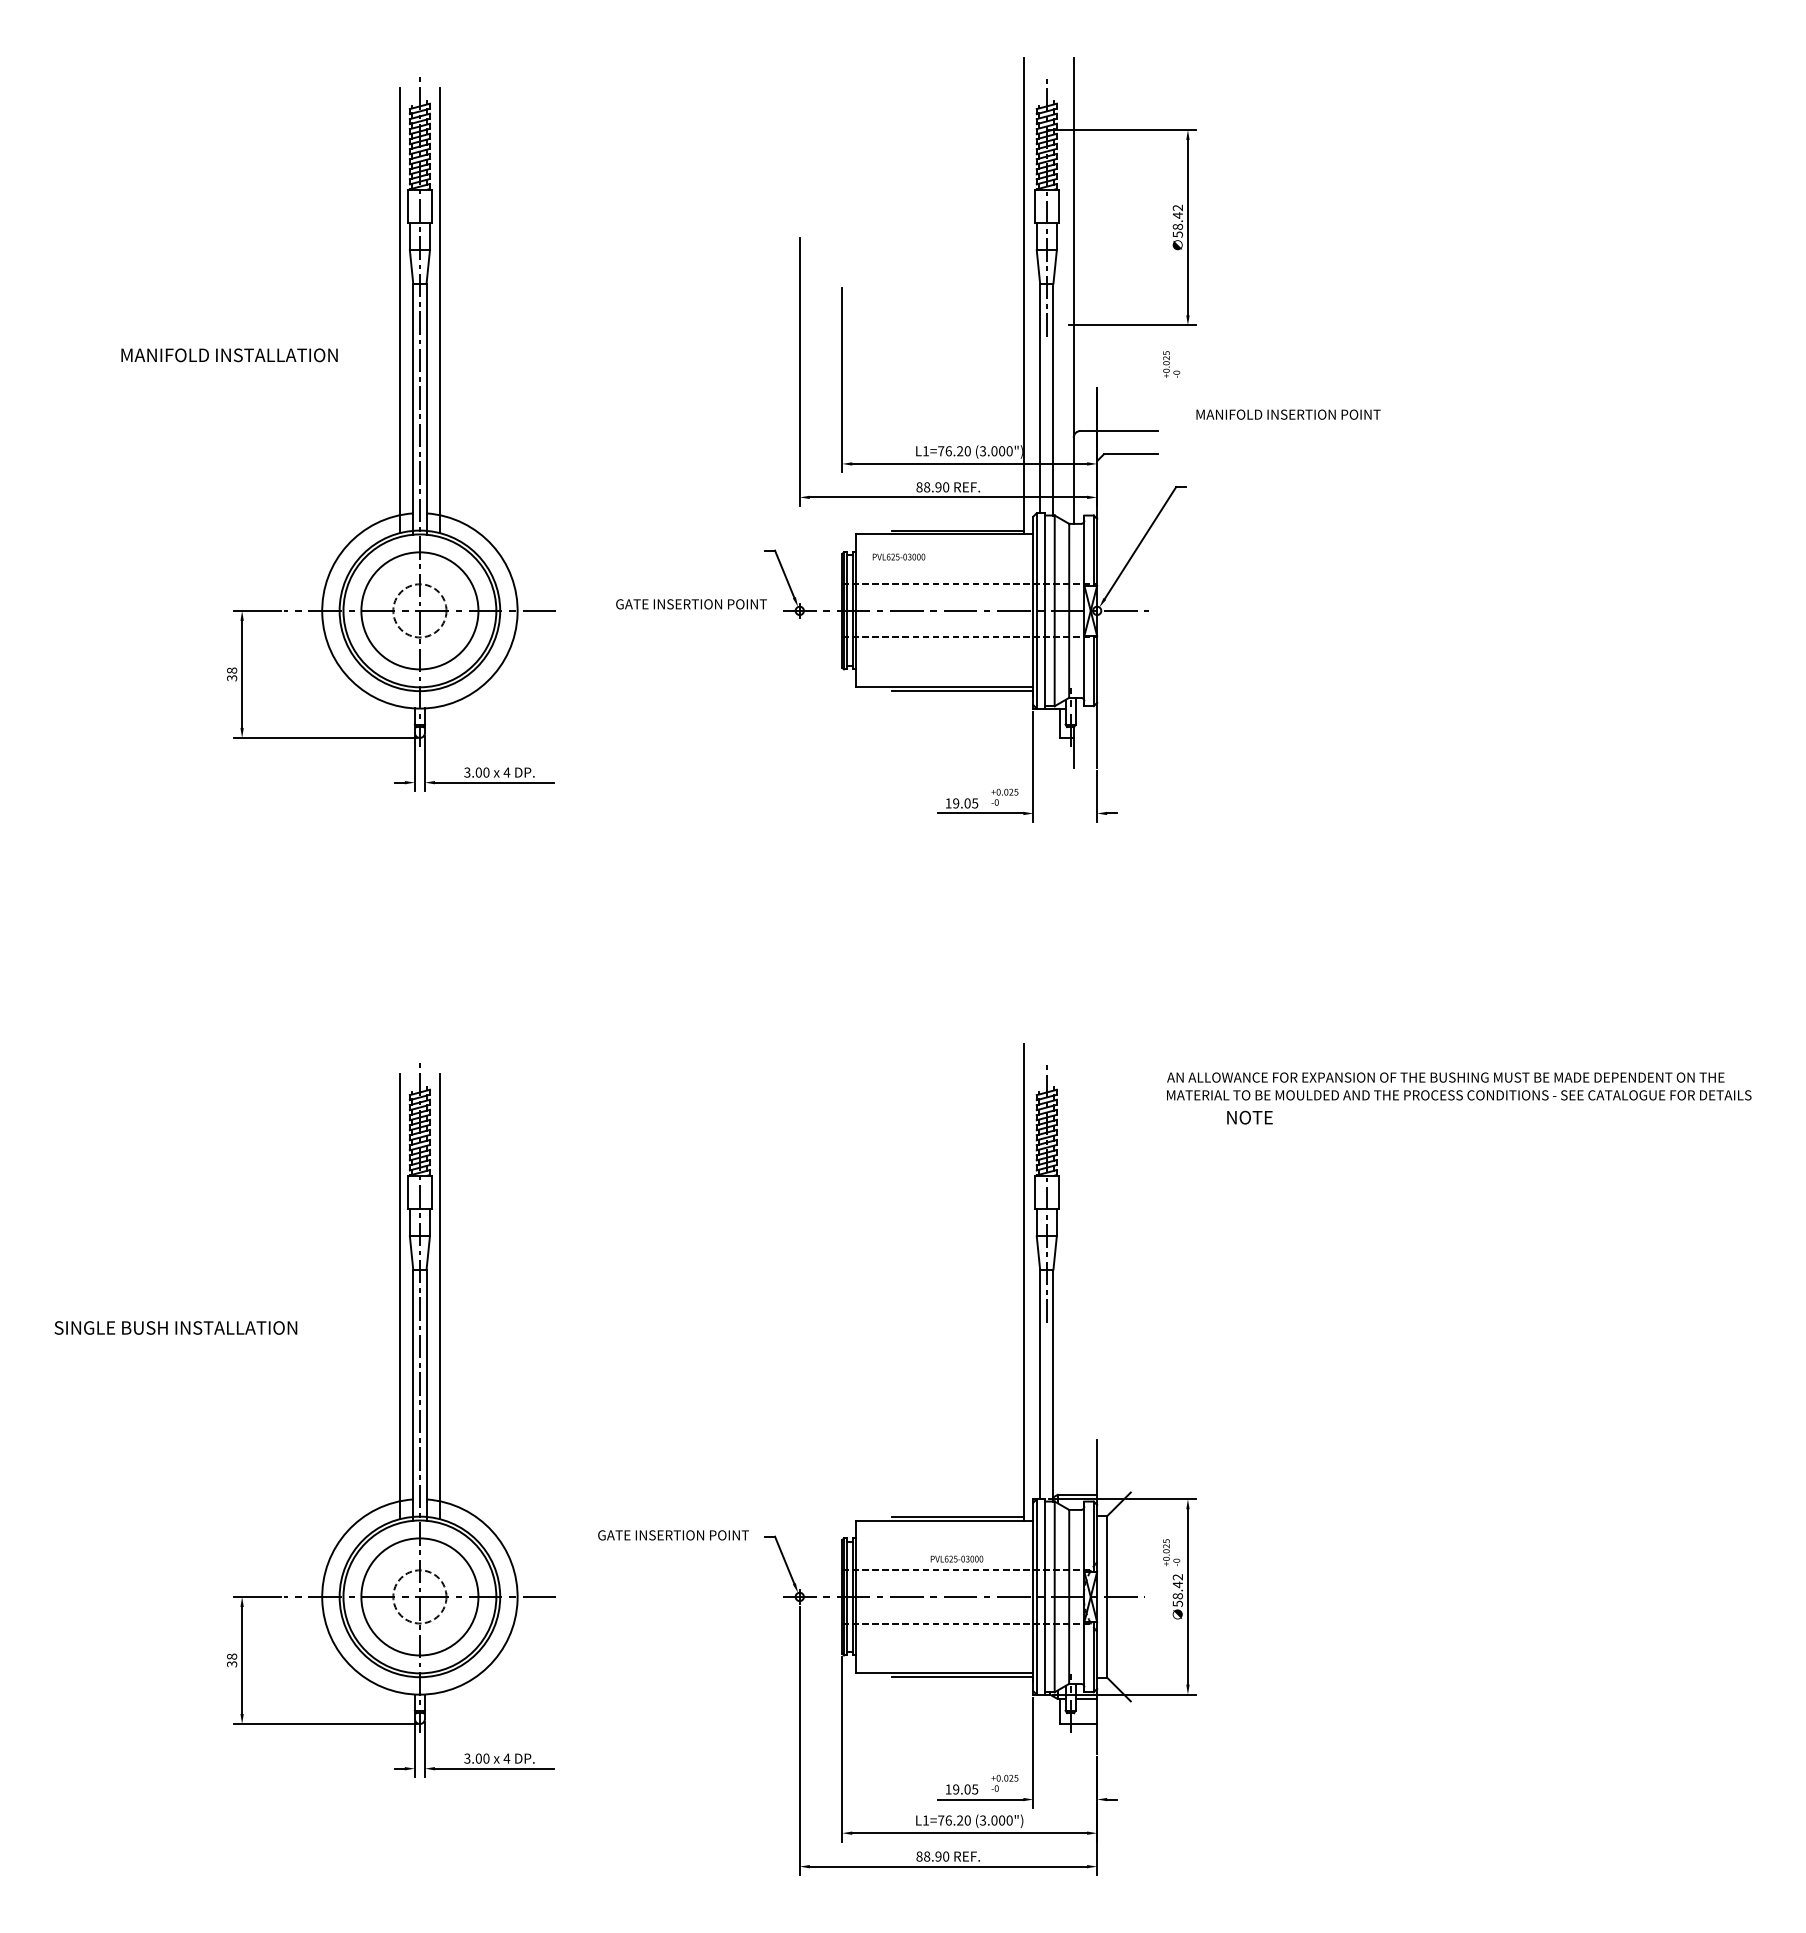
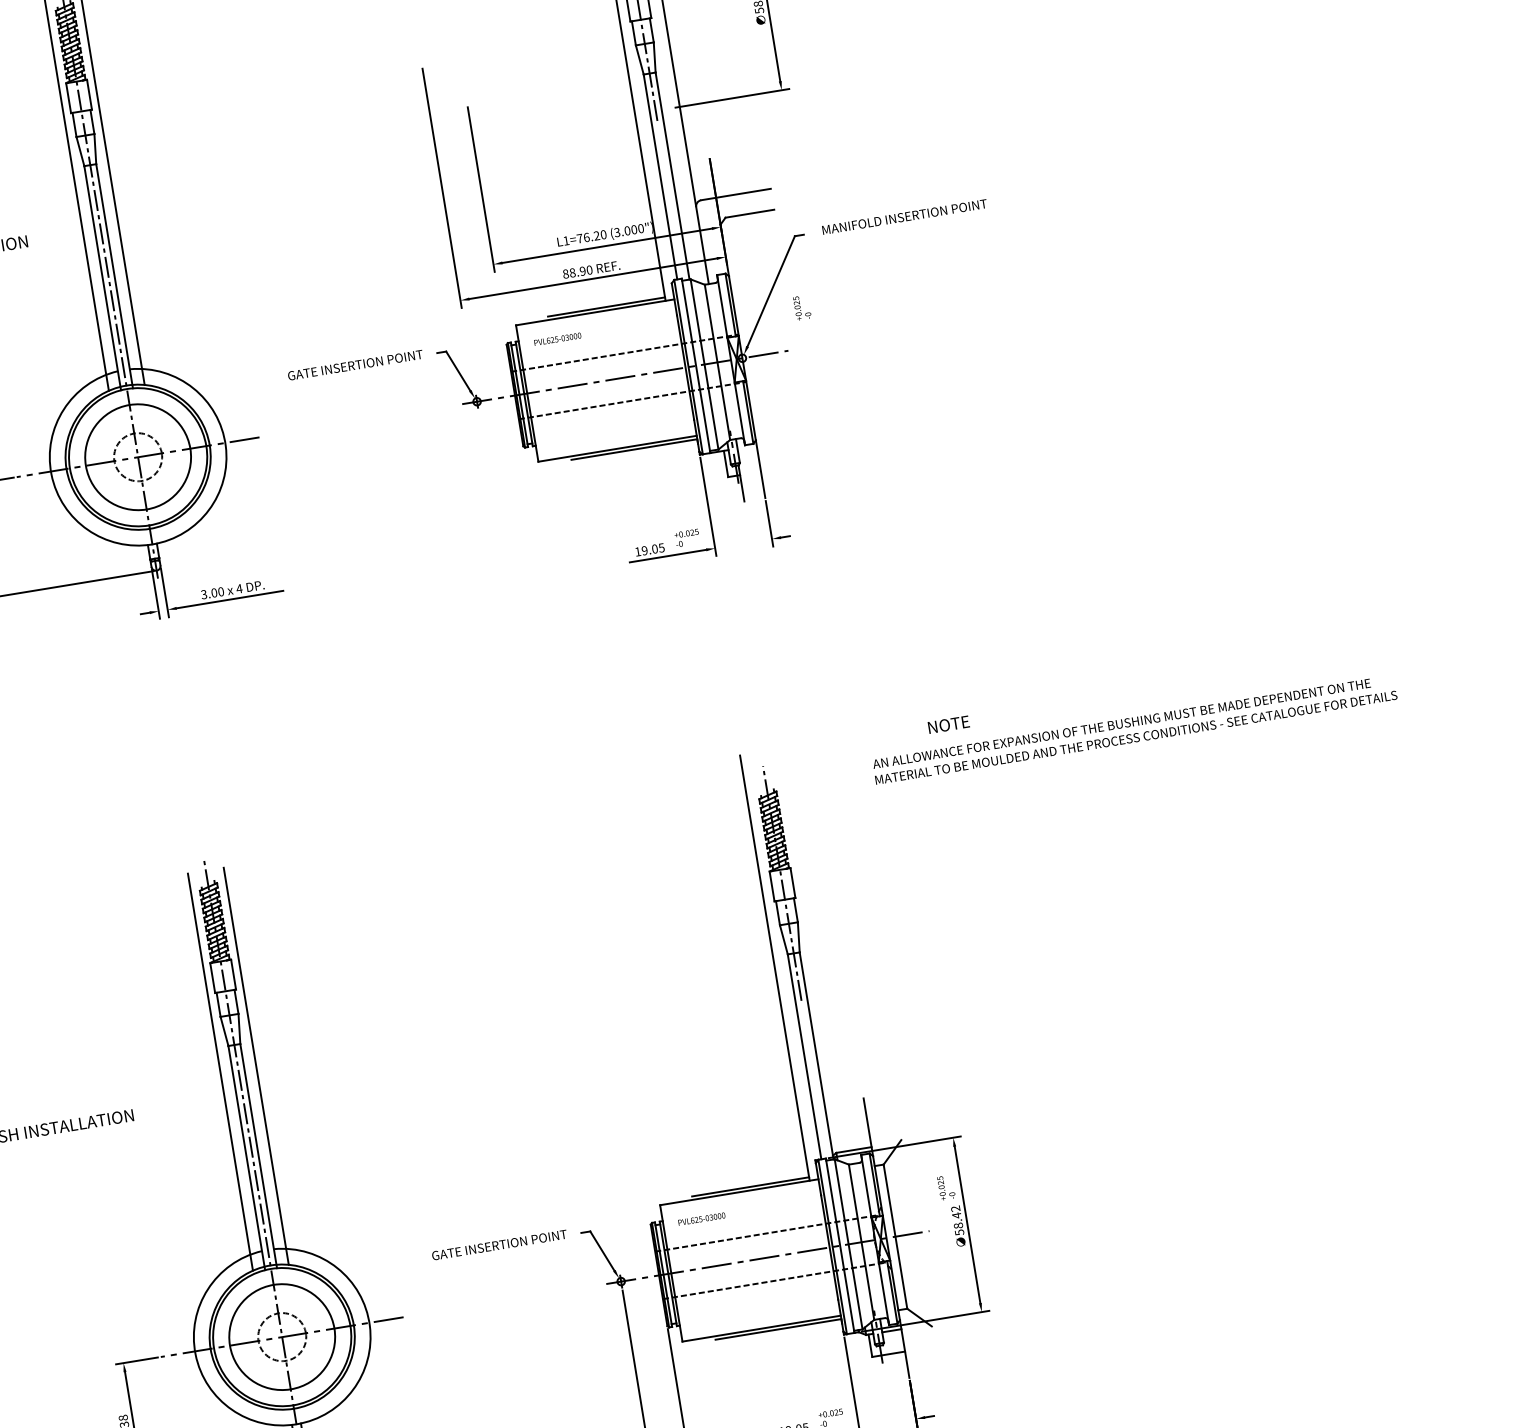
text: (1171, 364) -> (802, 307), moved
text: (1288, 414) -> (904, 216), moved
text: (691, 604) -> (355, 365), moved
text: (1249, 1117) -> (948, 724), moved
text: (956, 1558) -> (701, 1218), moved

